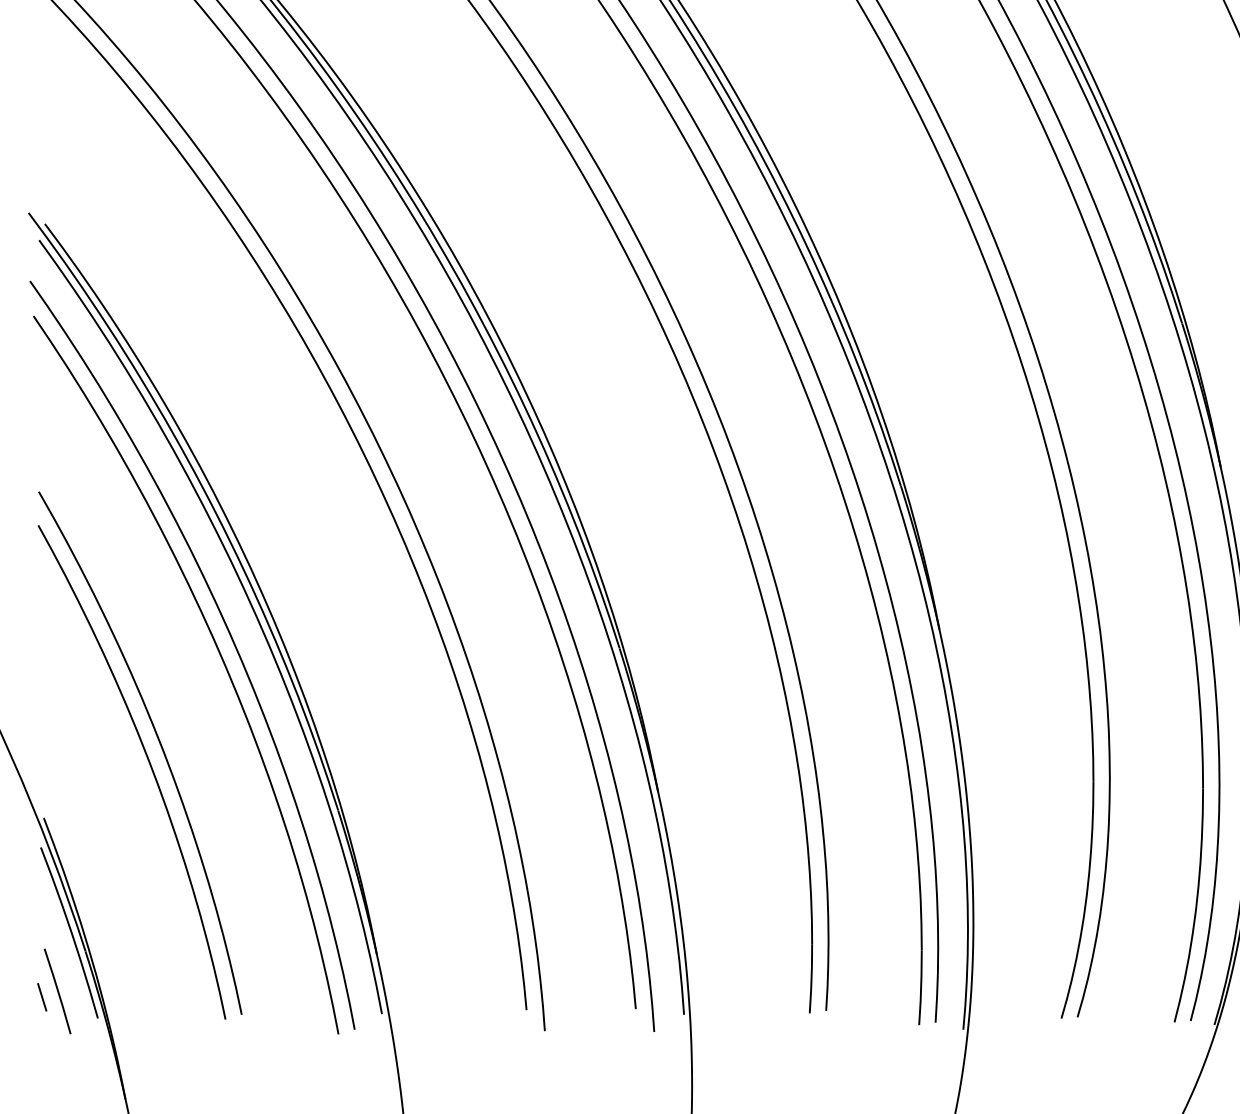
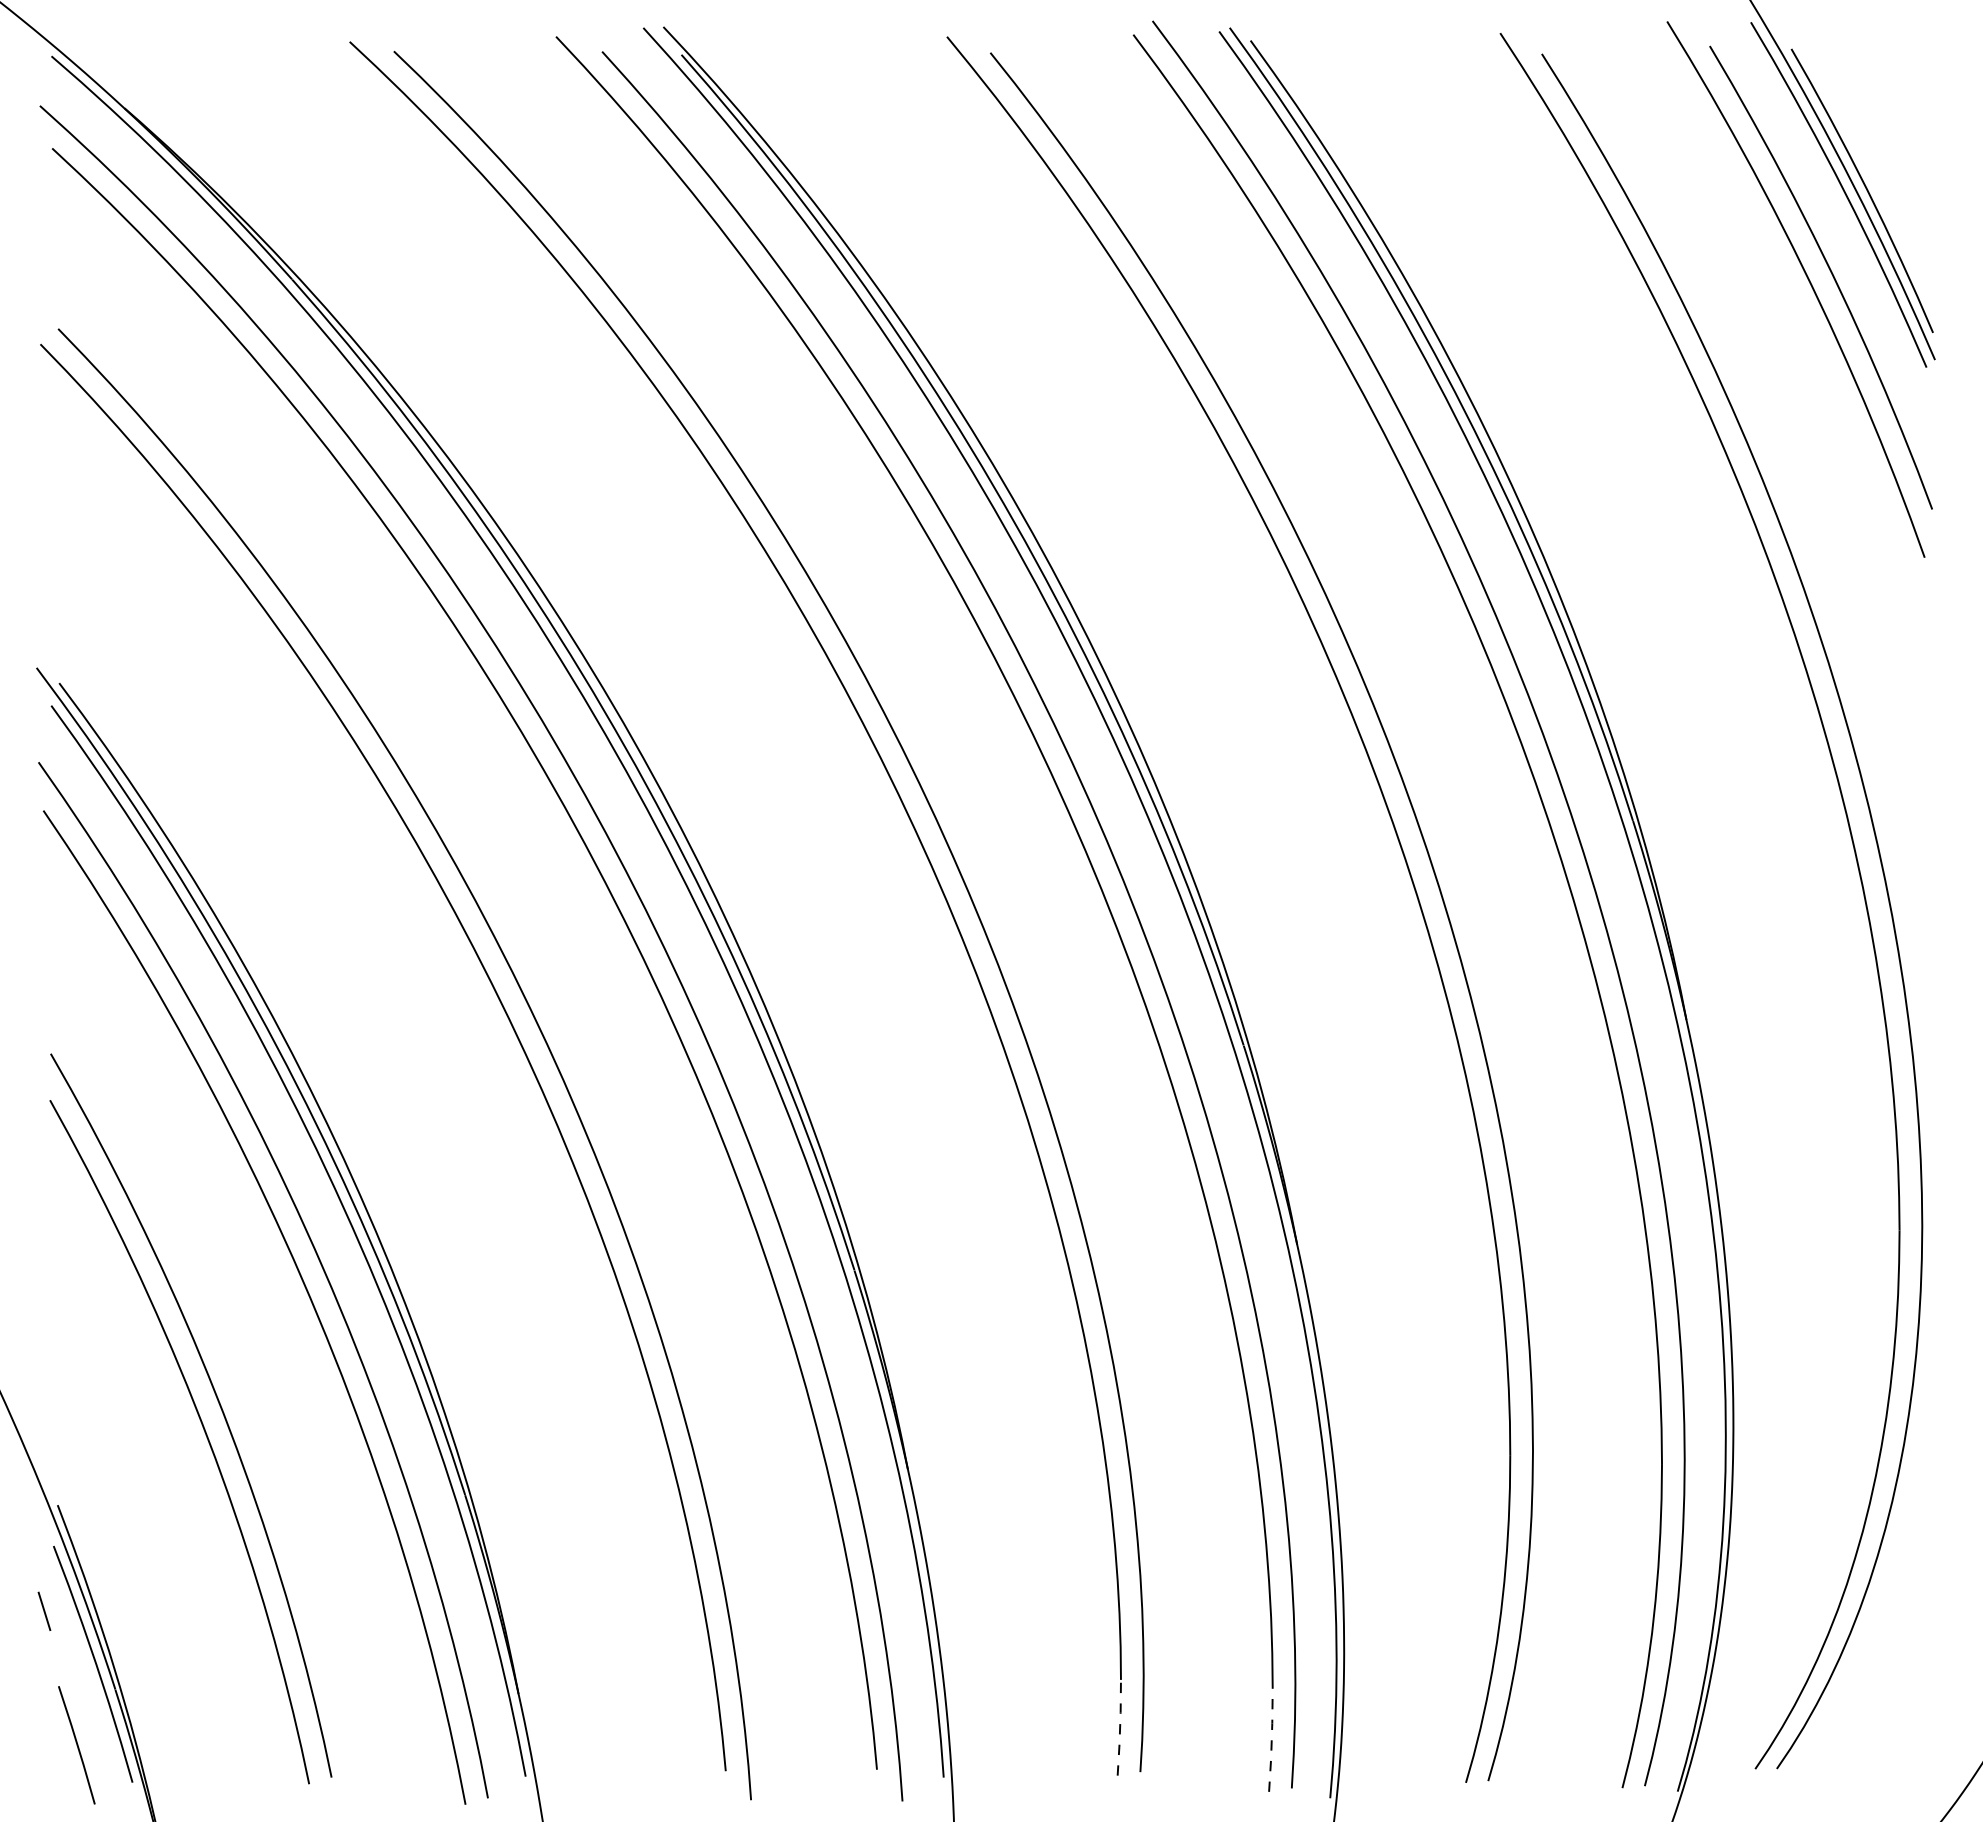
line: (811, 978) -> (1120, 1727), solid -> dashed
line: (920, 988) -> (1271, 1740), solid -> dashed
line: (42, 996) -> (44, 1610), moved

